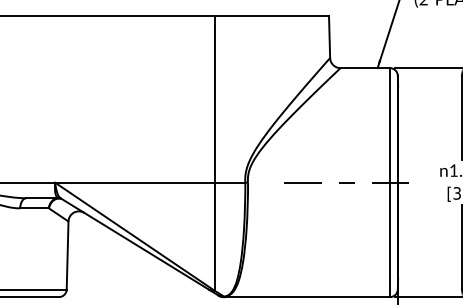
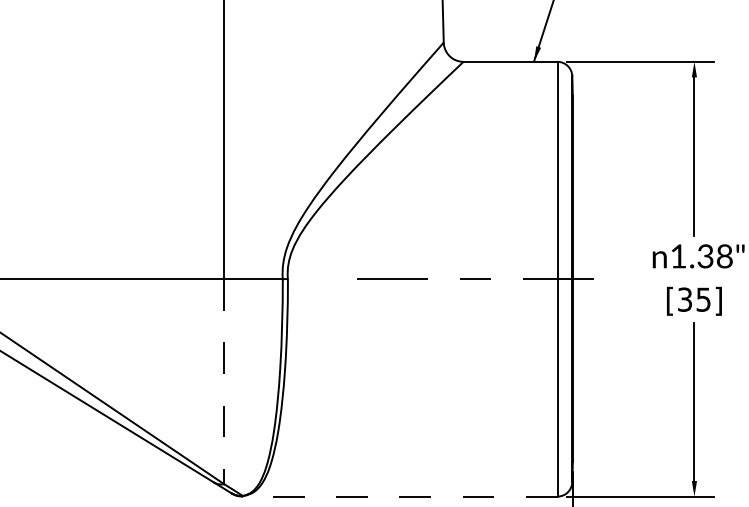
line: (214, 237) -> (224, 383), solid -> dashed
line: (307, 297) -> (400, 497), solid -> dashed

